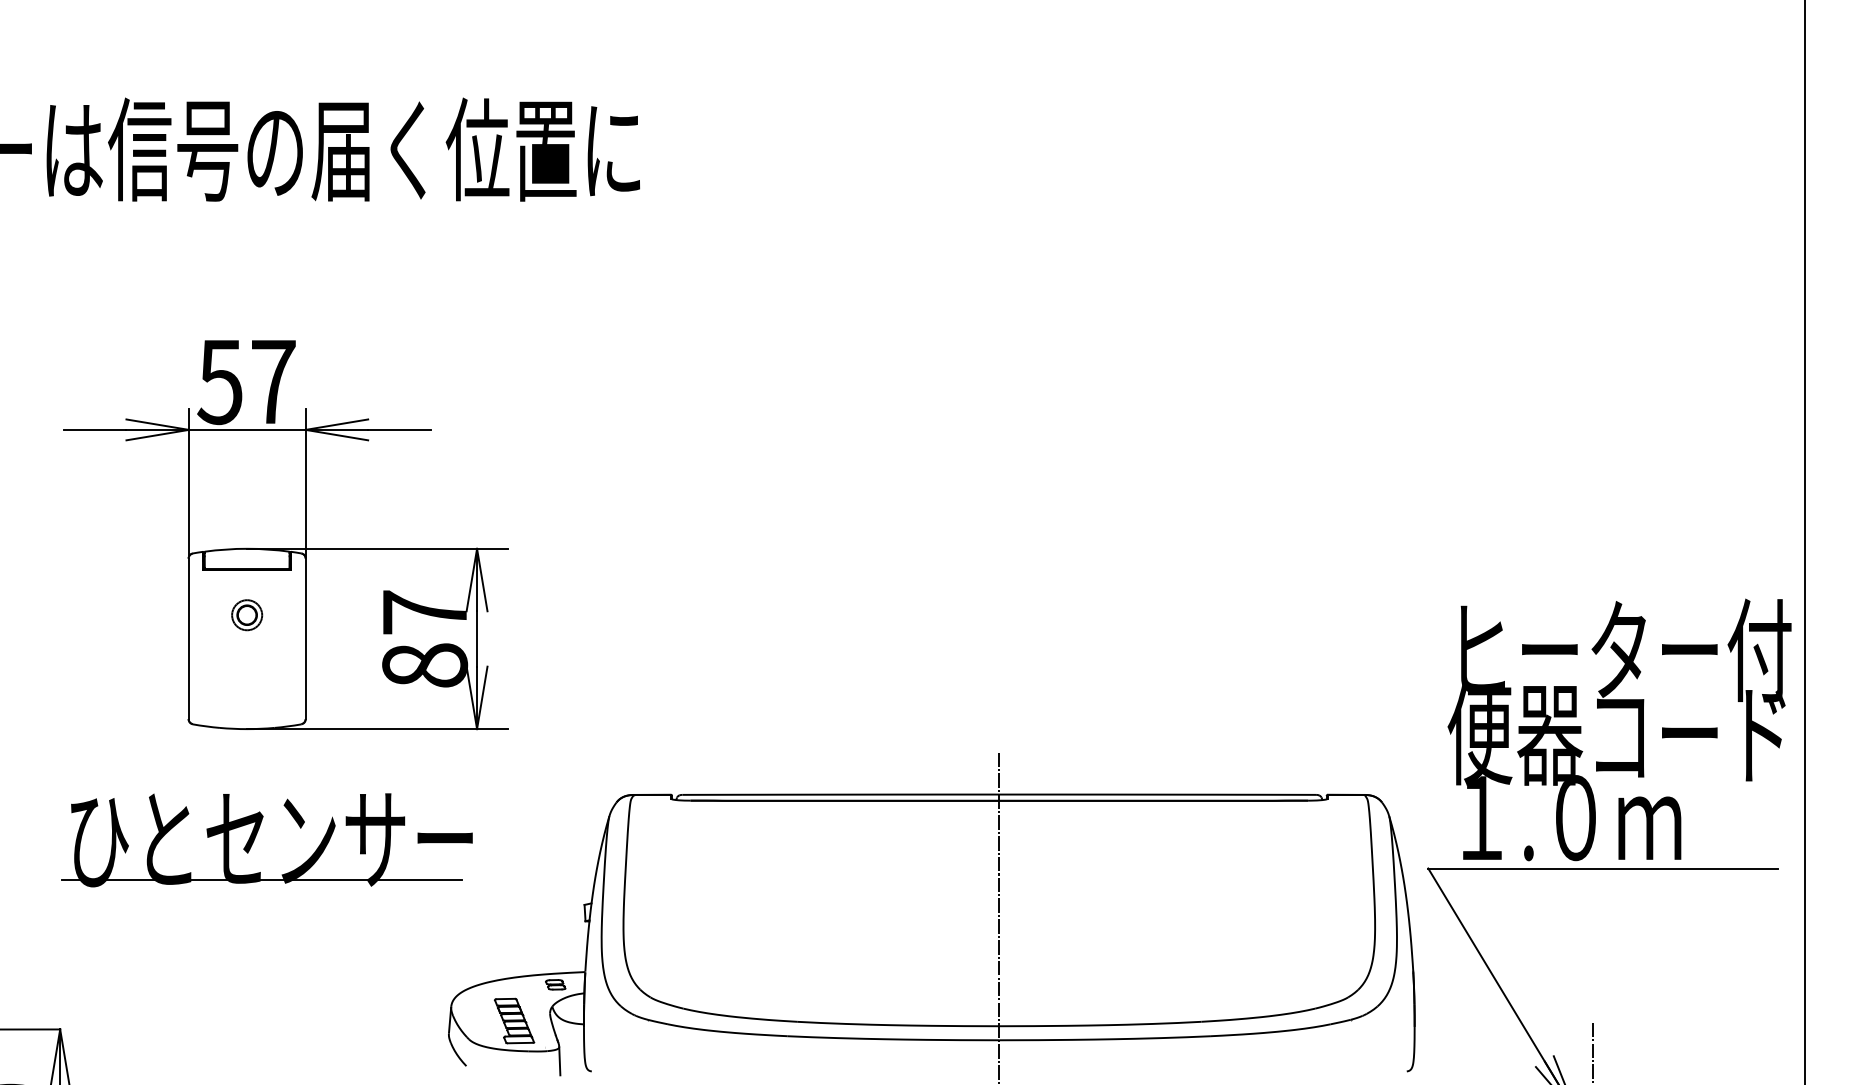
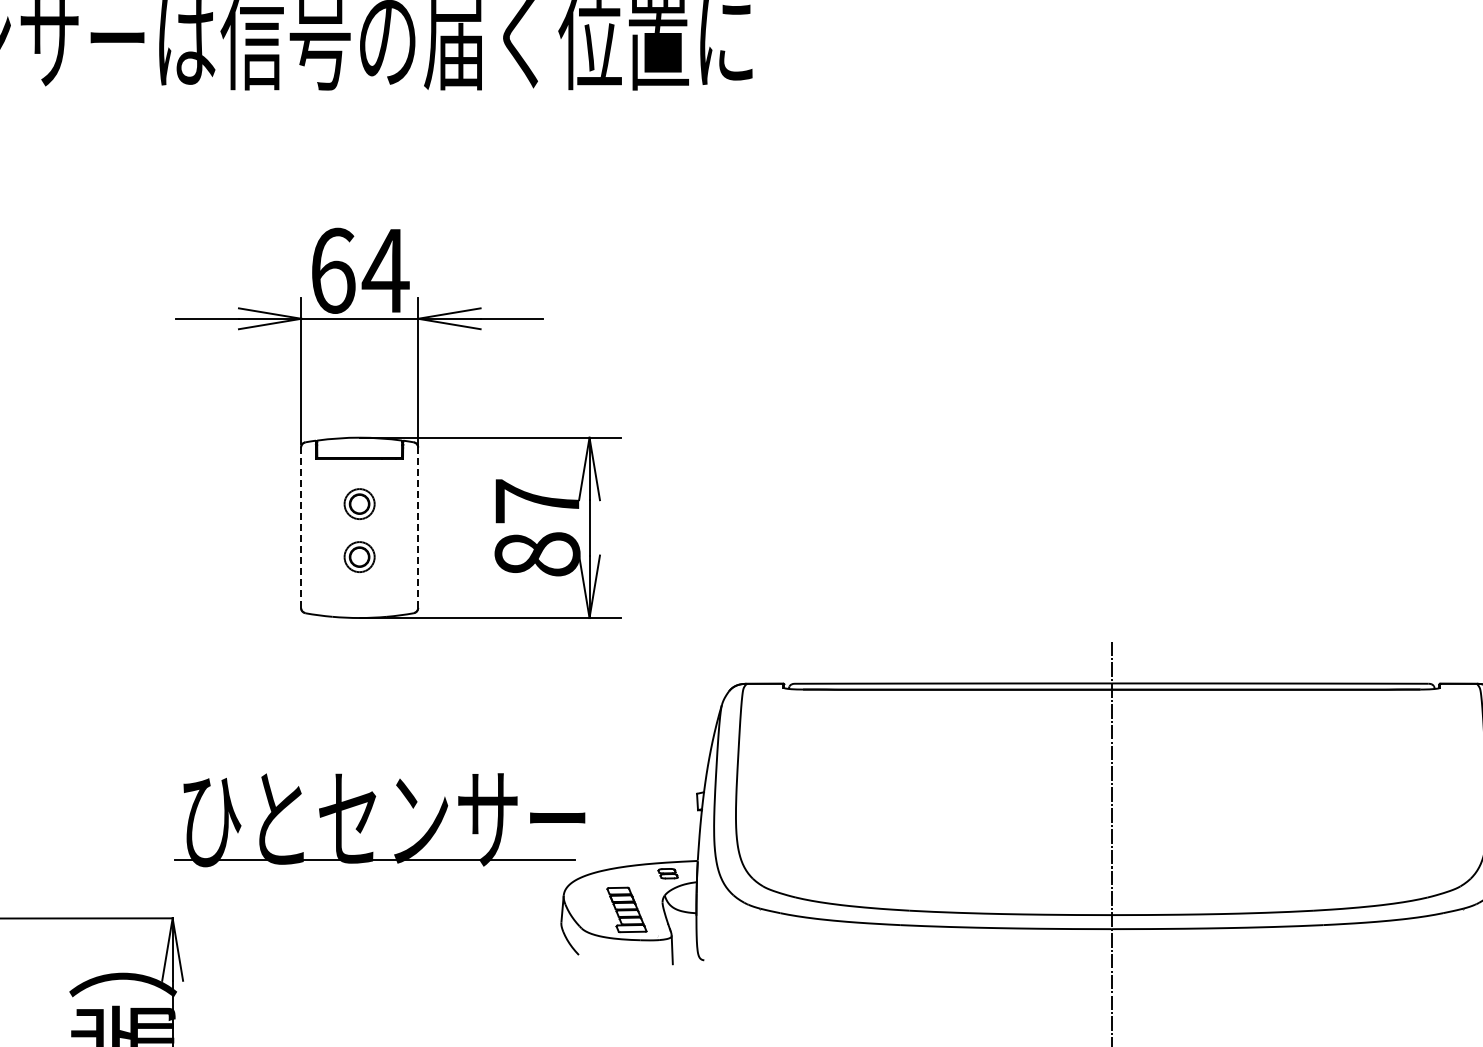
text: (247, 381) -> (359, 270), 57 -> 64
line: (305, 638) -> (417, 527), solid -> dashed
line: (188, 639) -> (300, 528), solid -> dashed
part: (247, 668) -> (359, 557), added
part: (256, 836) -> (368, 816), moved

